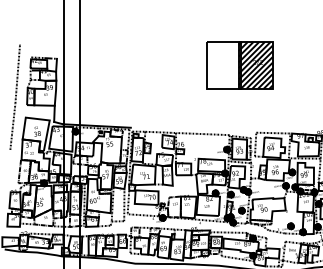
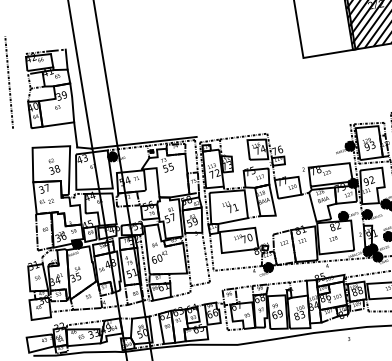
line: (12, 126) -> (14, 164), removed
line: (202, 134) -> (308, 129), removed

